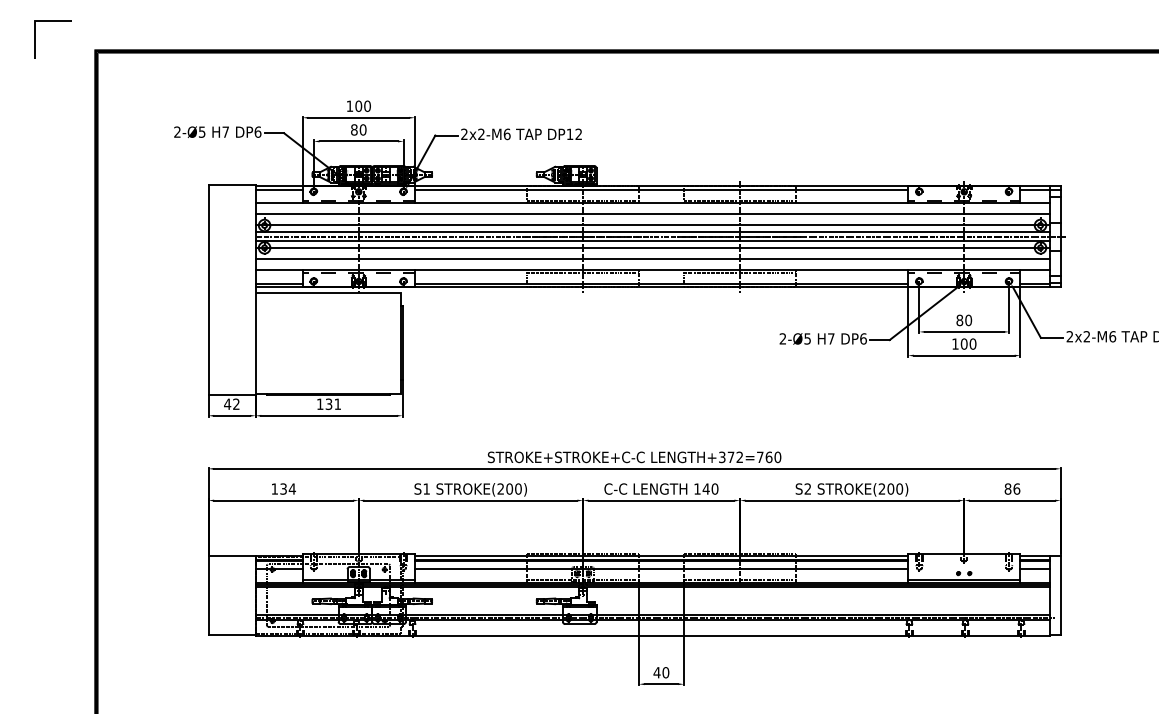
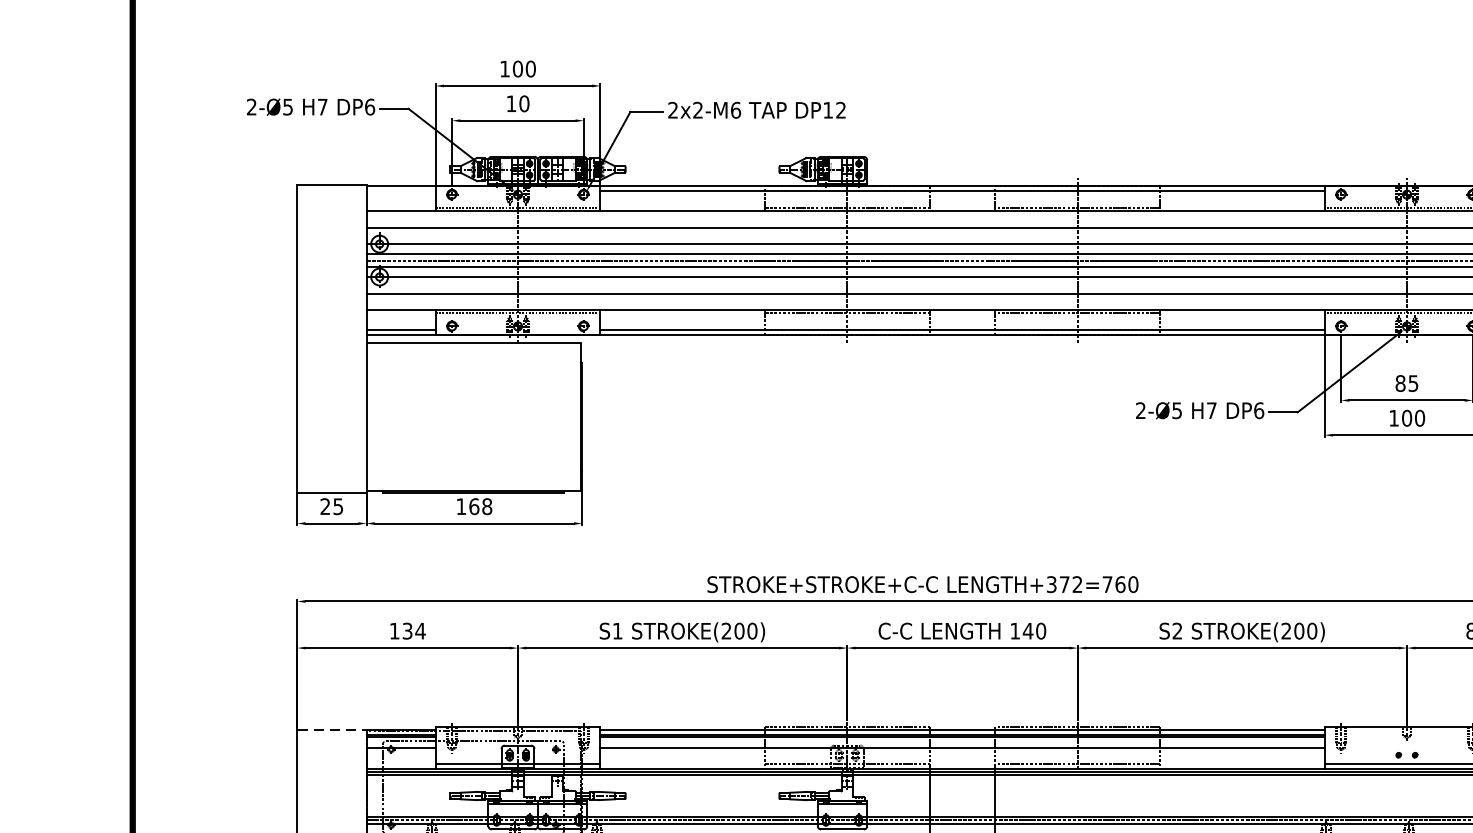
text: (354, 129) -> (511, 103), 80 -> 10
line: (278, 189) -> (400, 191), removed
text: (968, 320) -> (1413, 383), 80 -> 85
text: (333, 403) -> (480, 505), 131 -> 168
text: (231, 404) -> (331, 506), 42 -> 25
line: (232, 556) -> (332, 730), solid -> dashed

